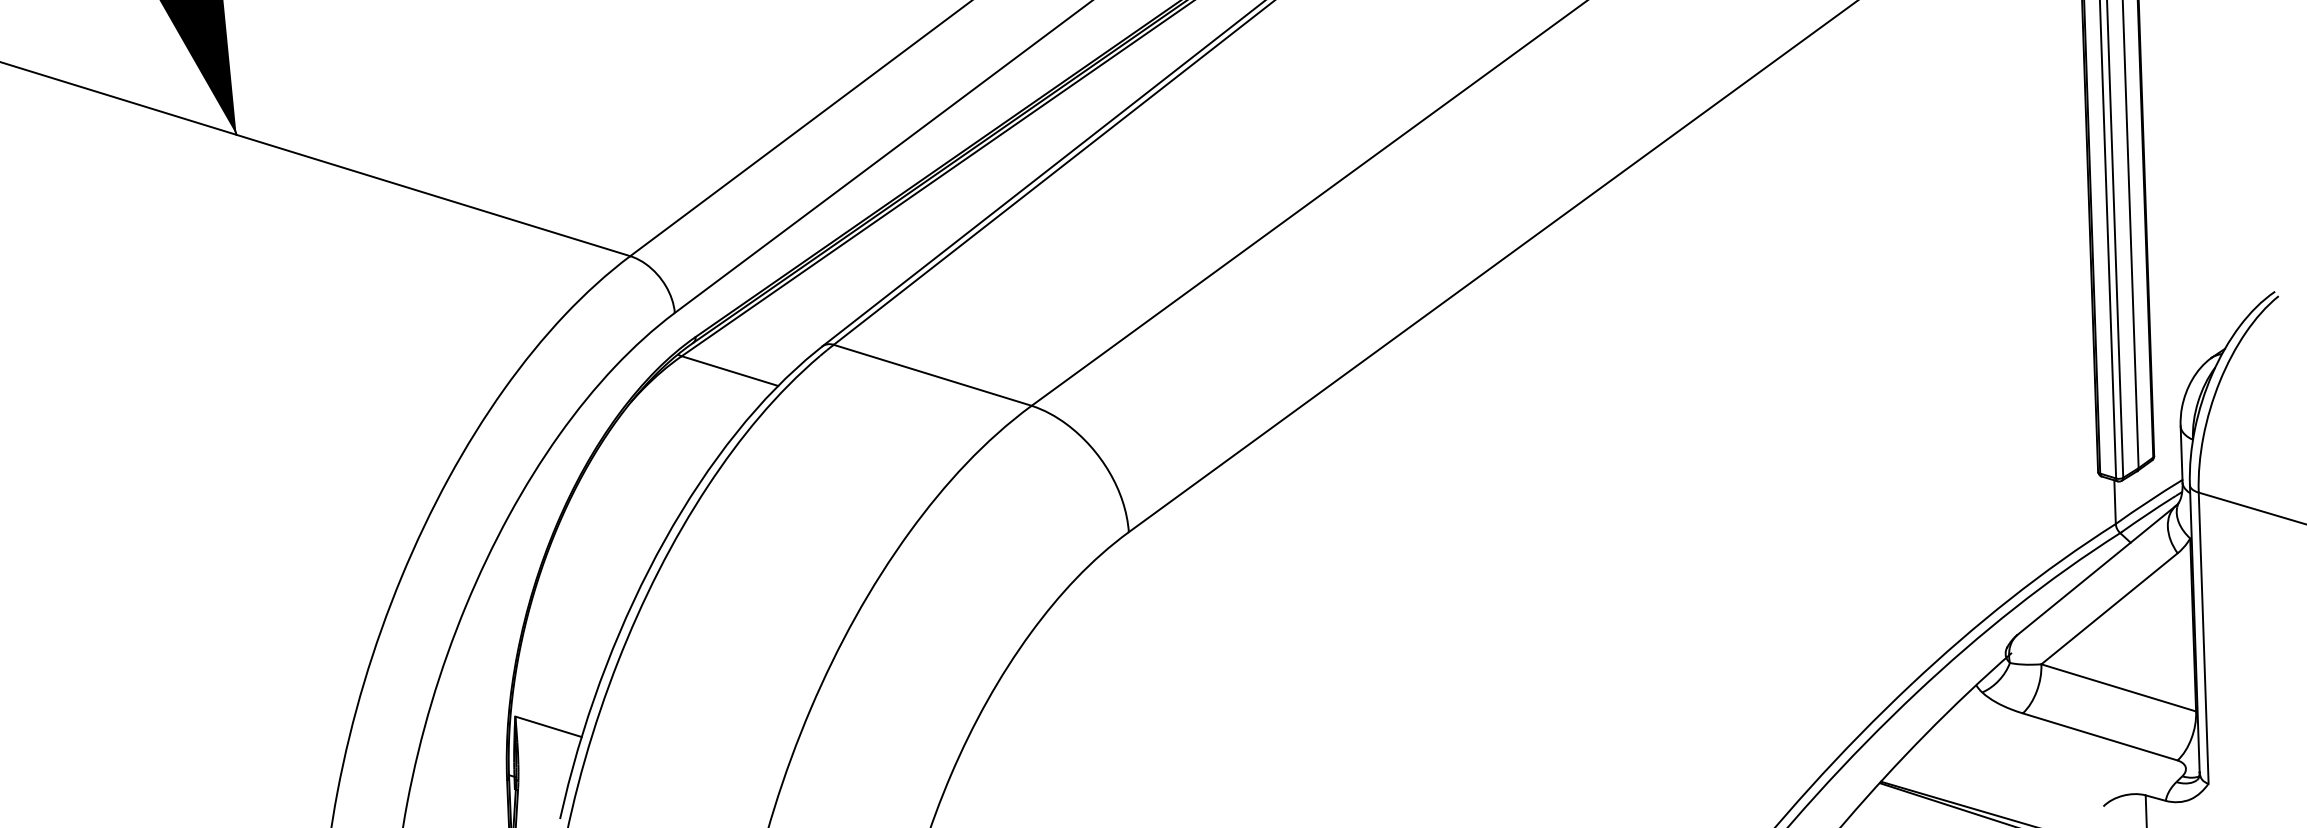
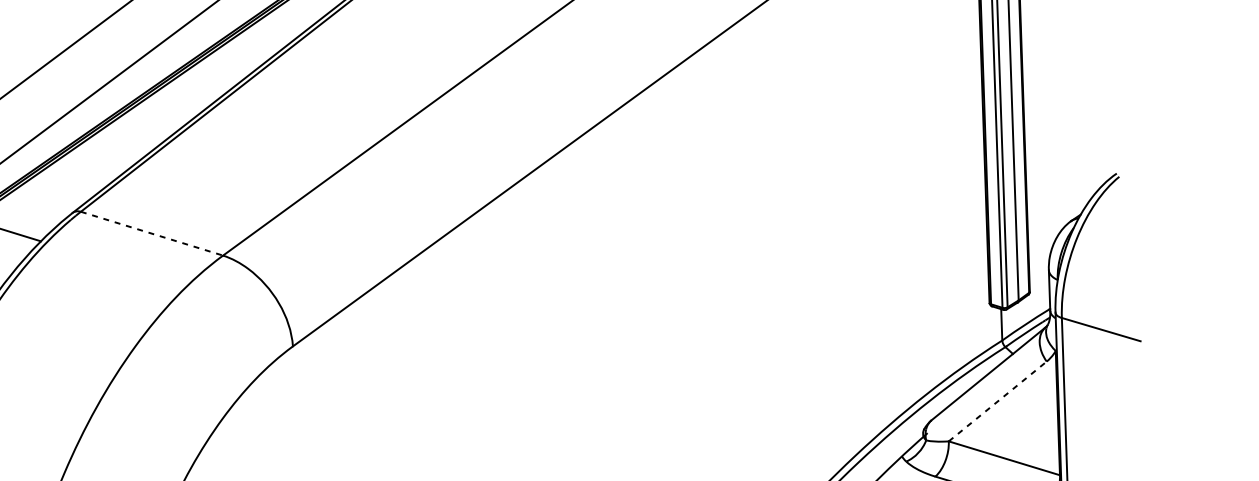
line: (932, 375) -> (151, 233), solid -> dashed
line: (2109, 608) -> (997, 401), solid -> dashed

